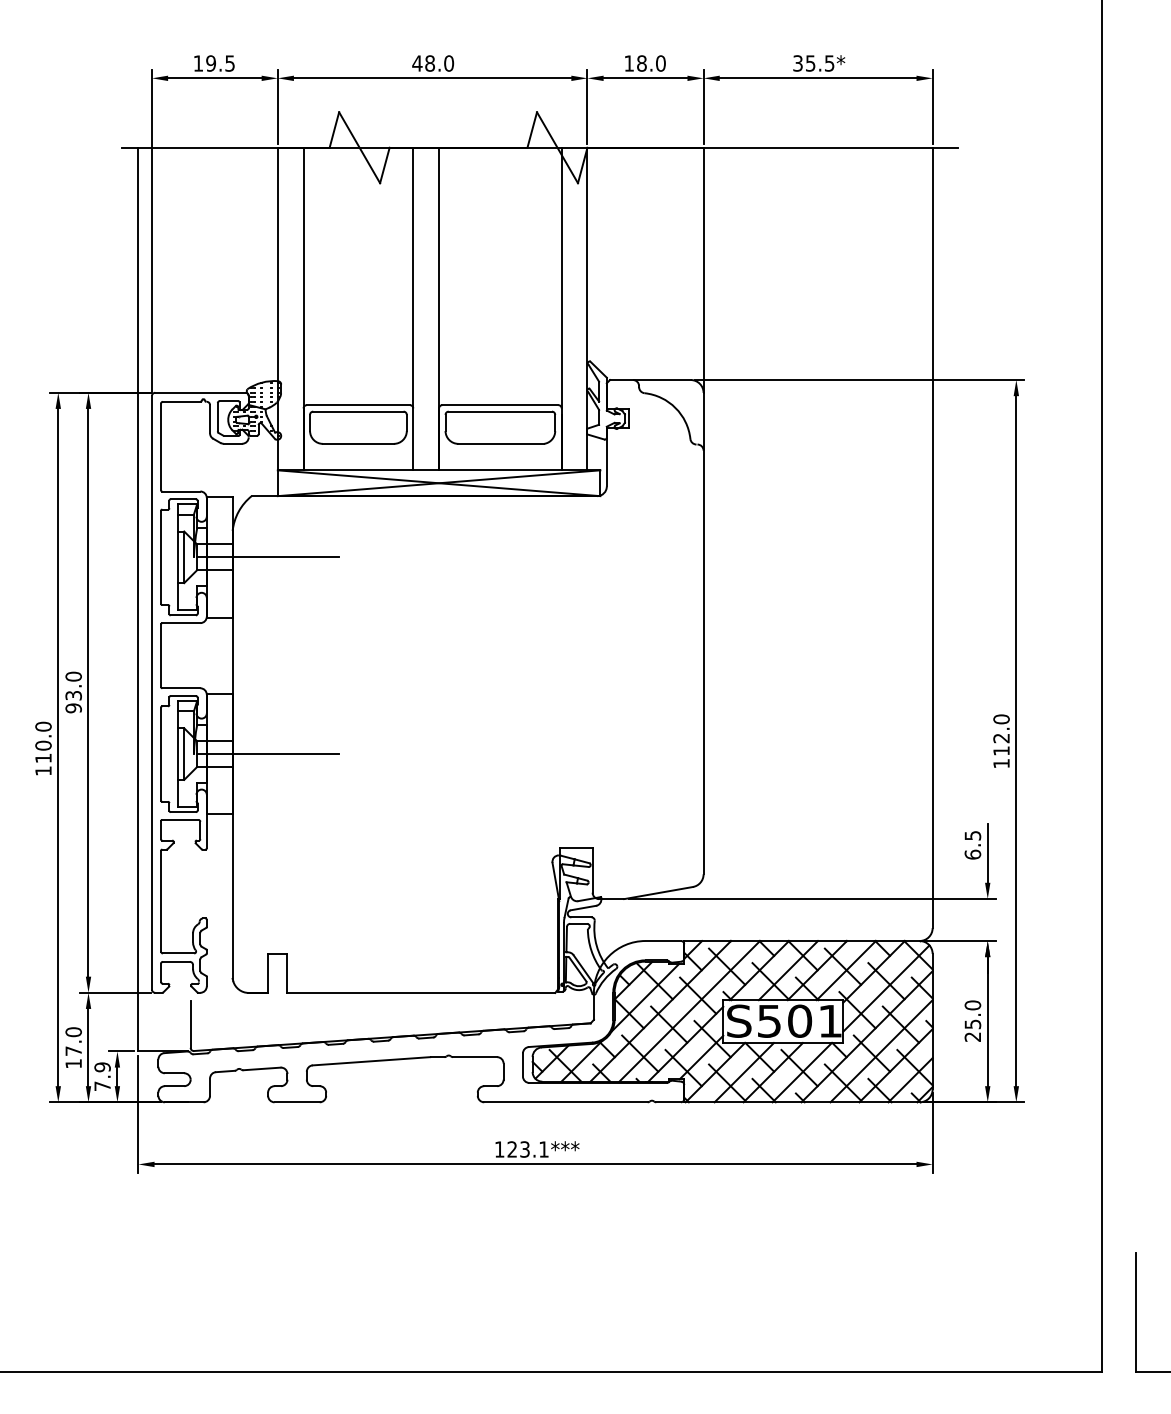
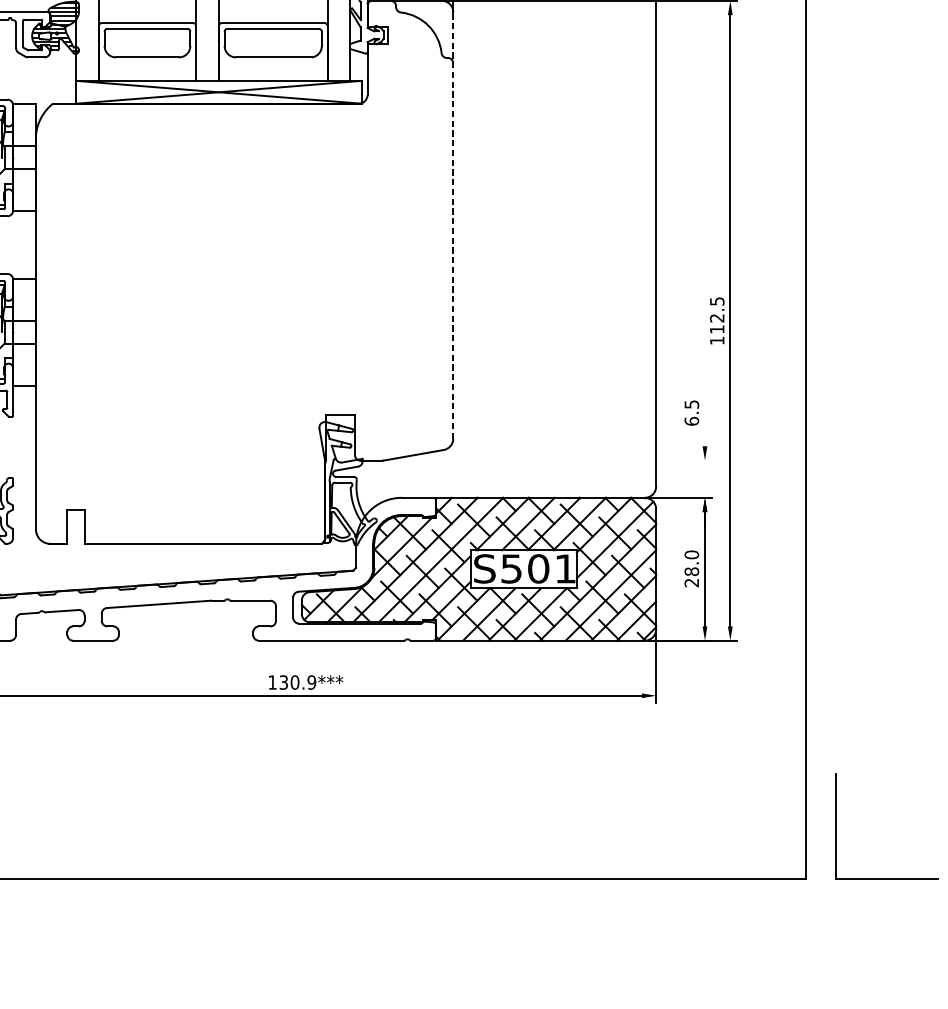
line: (268, 557) -> (67, 158), removed
line: (703, 633) -> (453, 225), solid -> dashed
text: (1001, 719) -> (717, 301), 112.0 -> 112.5
line: (268, 754) -> (67, 332), removed
line: (987, 853) -> (704, 420), removed
line: (812, 898) -> (549, 460), removed
text: (972, 1024) -> (691, 571), 25.0 -> 28.0
text: (527, 1149) -> (297, 682), 123.1*** -> 130.9***

